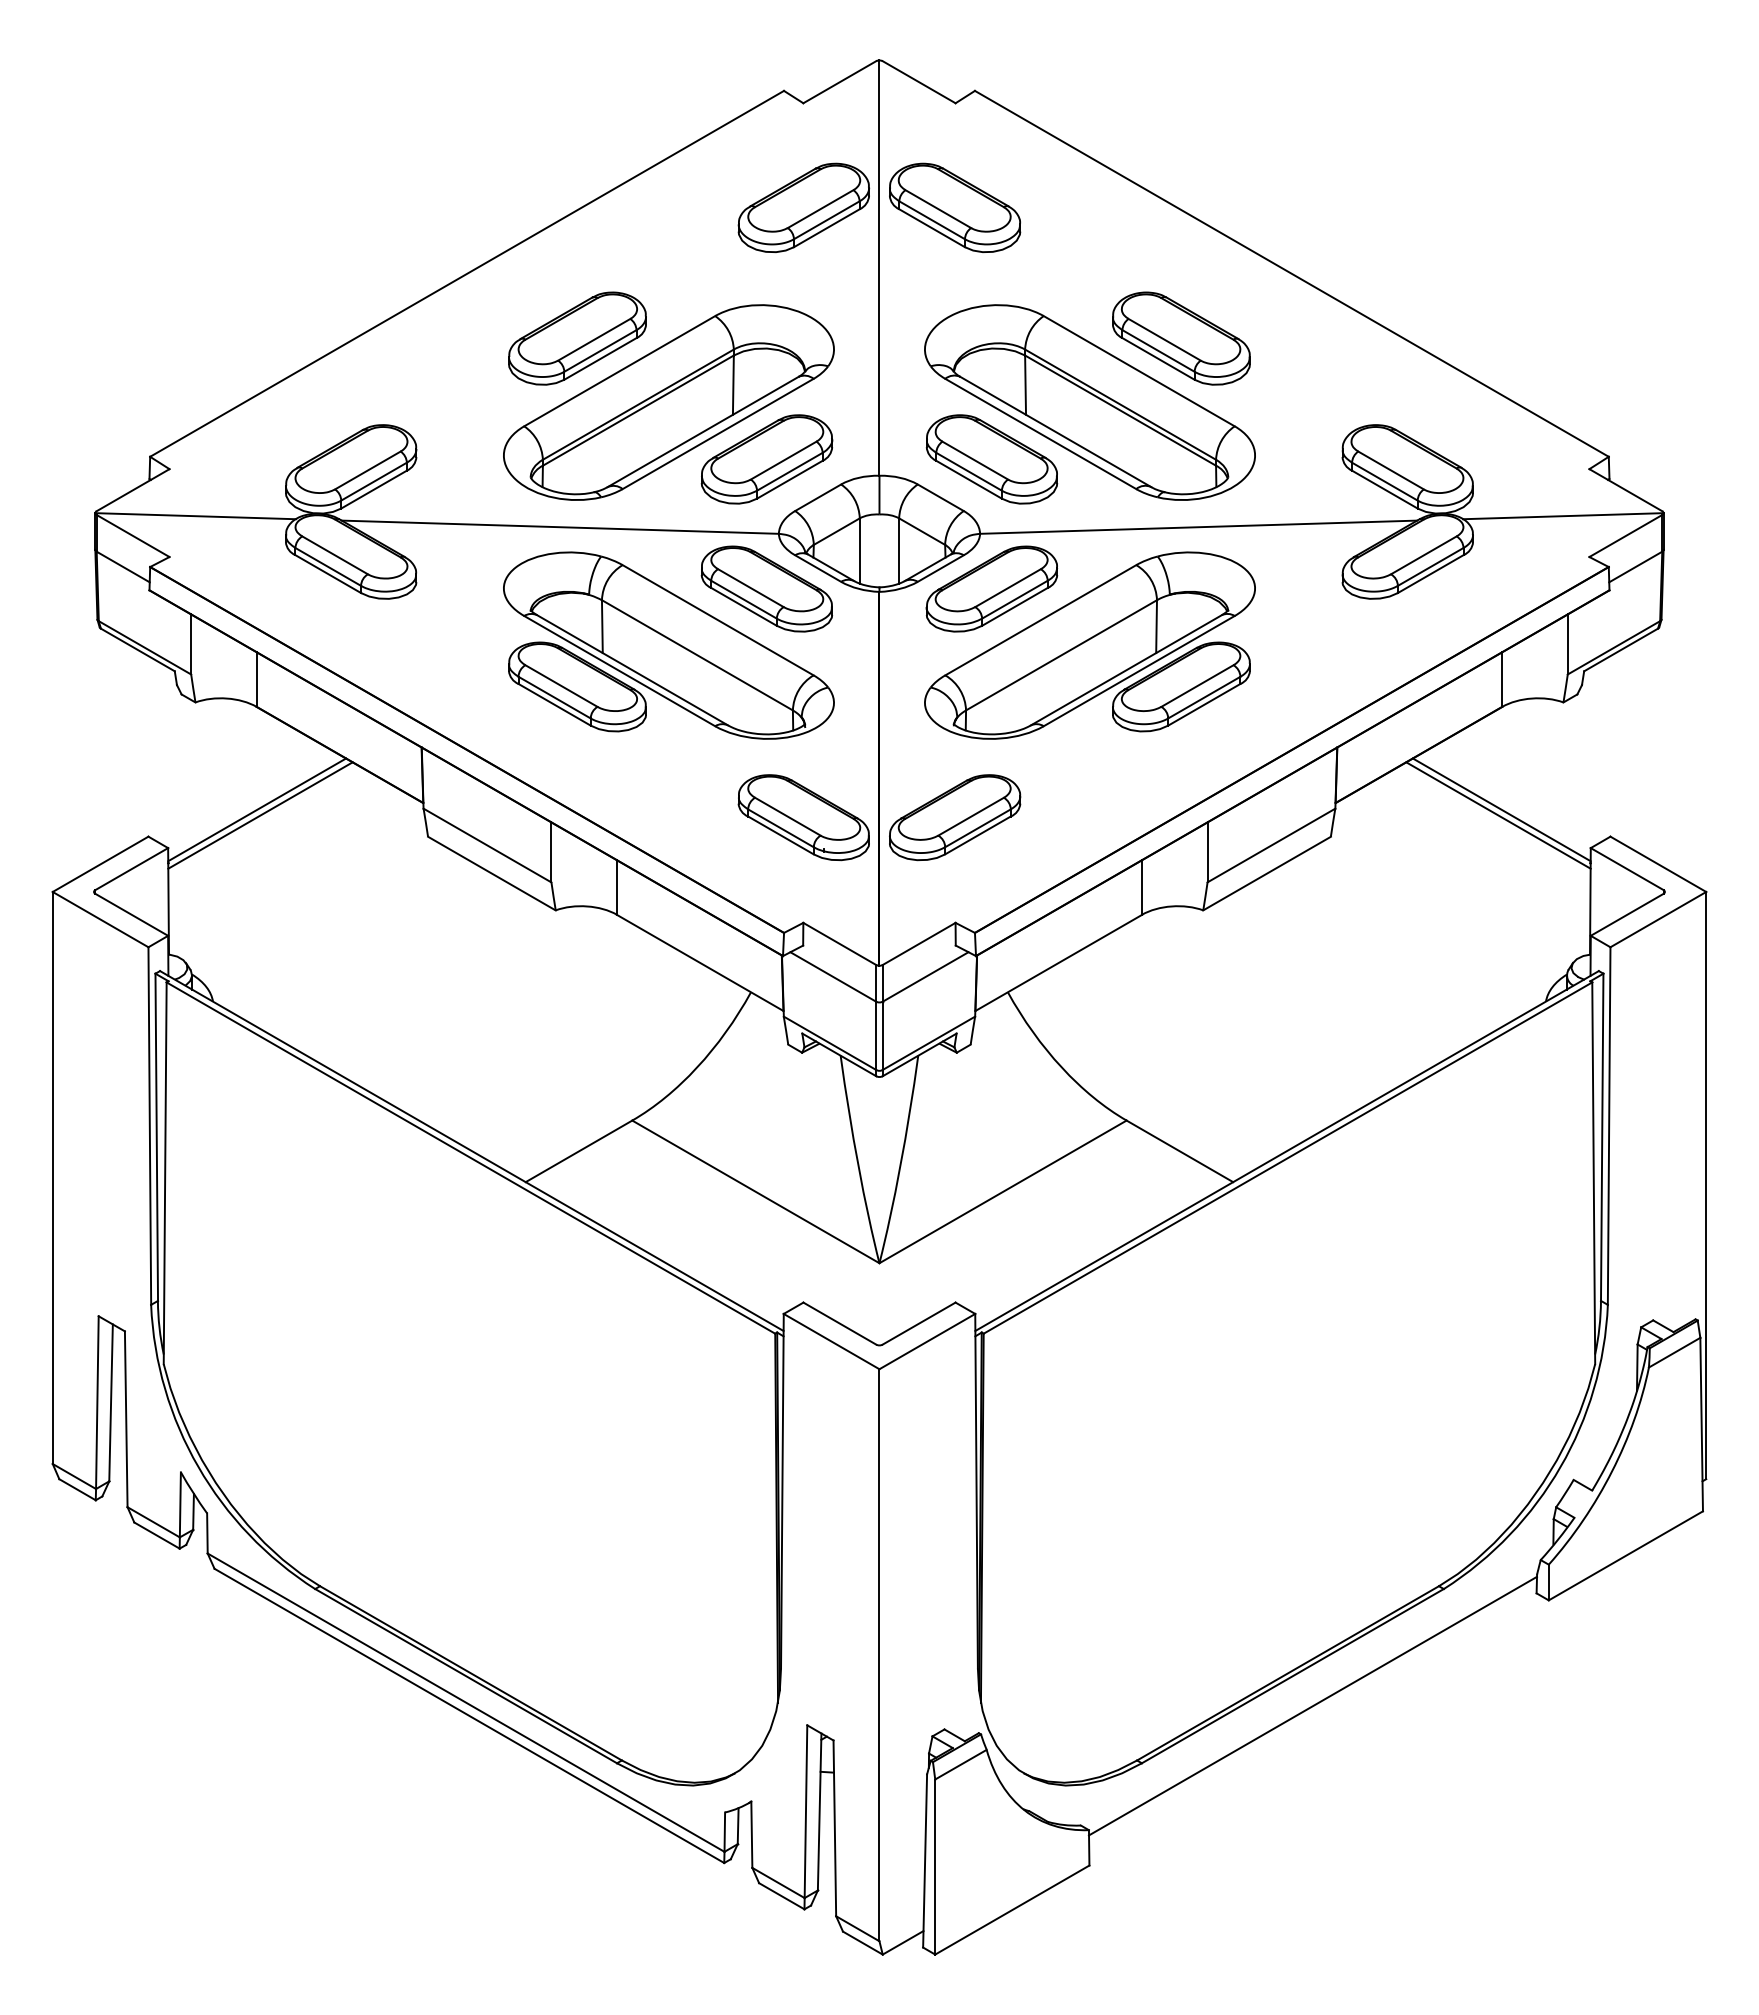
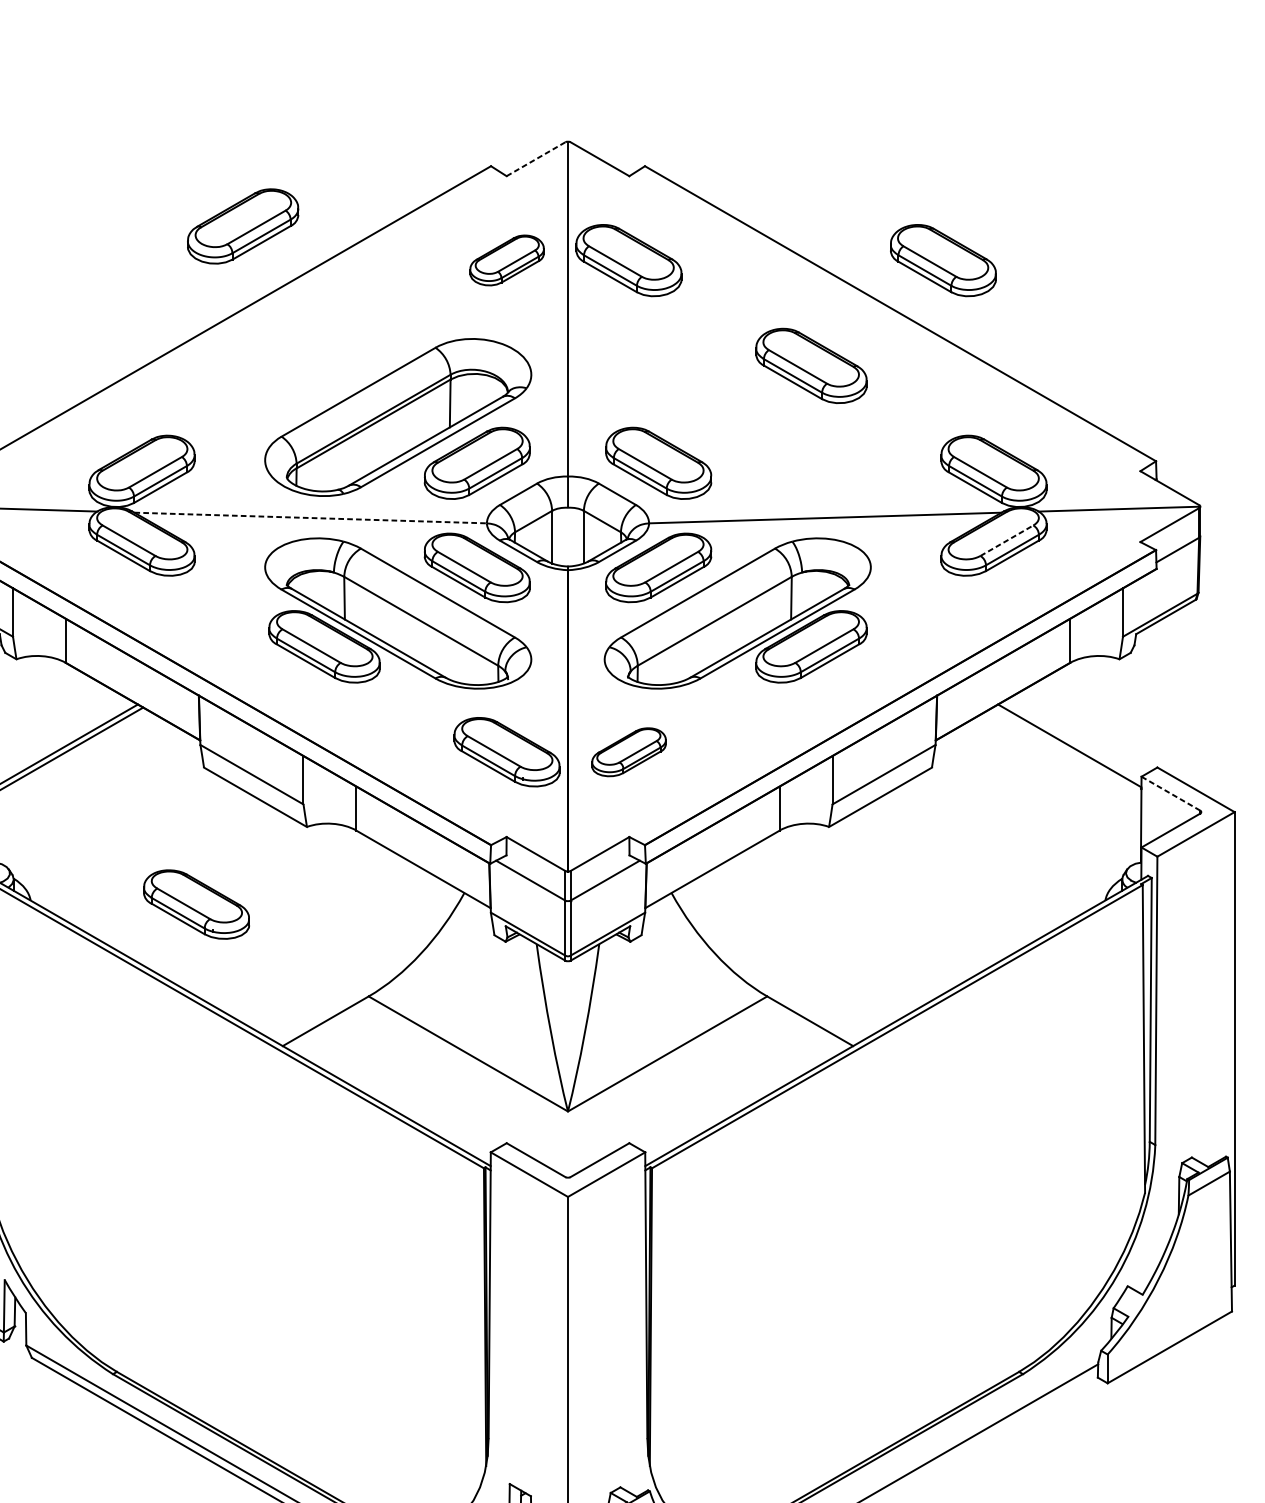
line: (840, 81) -> (536, 158), solid -> dashed
part: (803, 207) -> (506, 260), size x0.7
part: (1345, 207) -> (943, 260), added
part: (577, 338) -> (243, 226), moved
part: (1089, 402) -> (737, 417), removed
line: (560, 527) -> (310, 518), solid -> dashed
line: (1423, 555) -> (1006, 540), solid -> dashed
line: (1498, 815) -> (1067, 750), removed
part: (955, 817) -> (629, 752), size x0.7
line: (1626, 868) -> (1170, 793), solid -> dashed
part: (418, 1006) -> (196, 904), added

